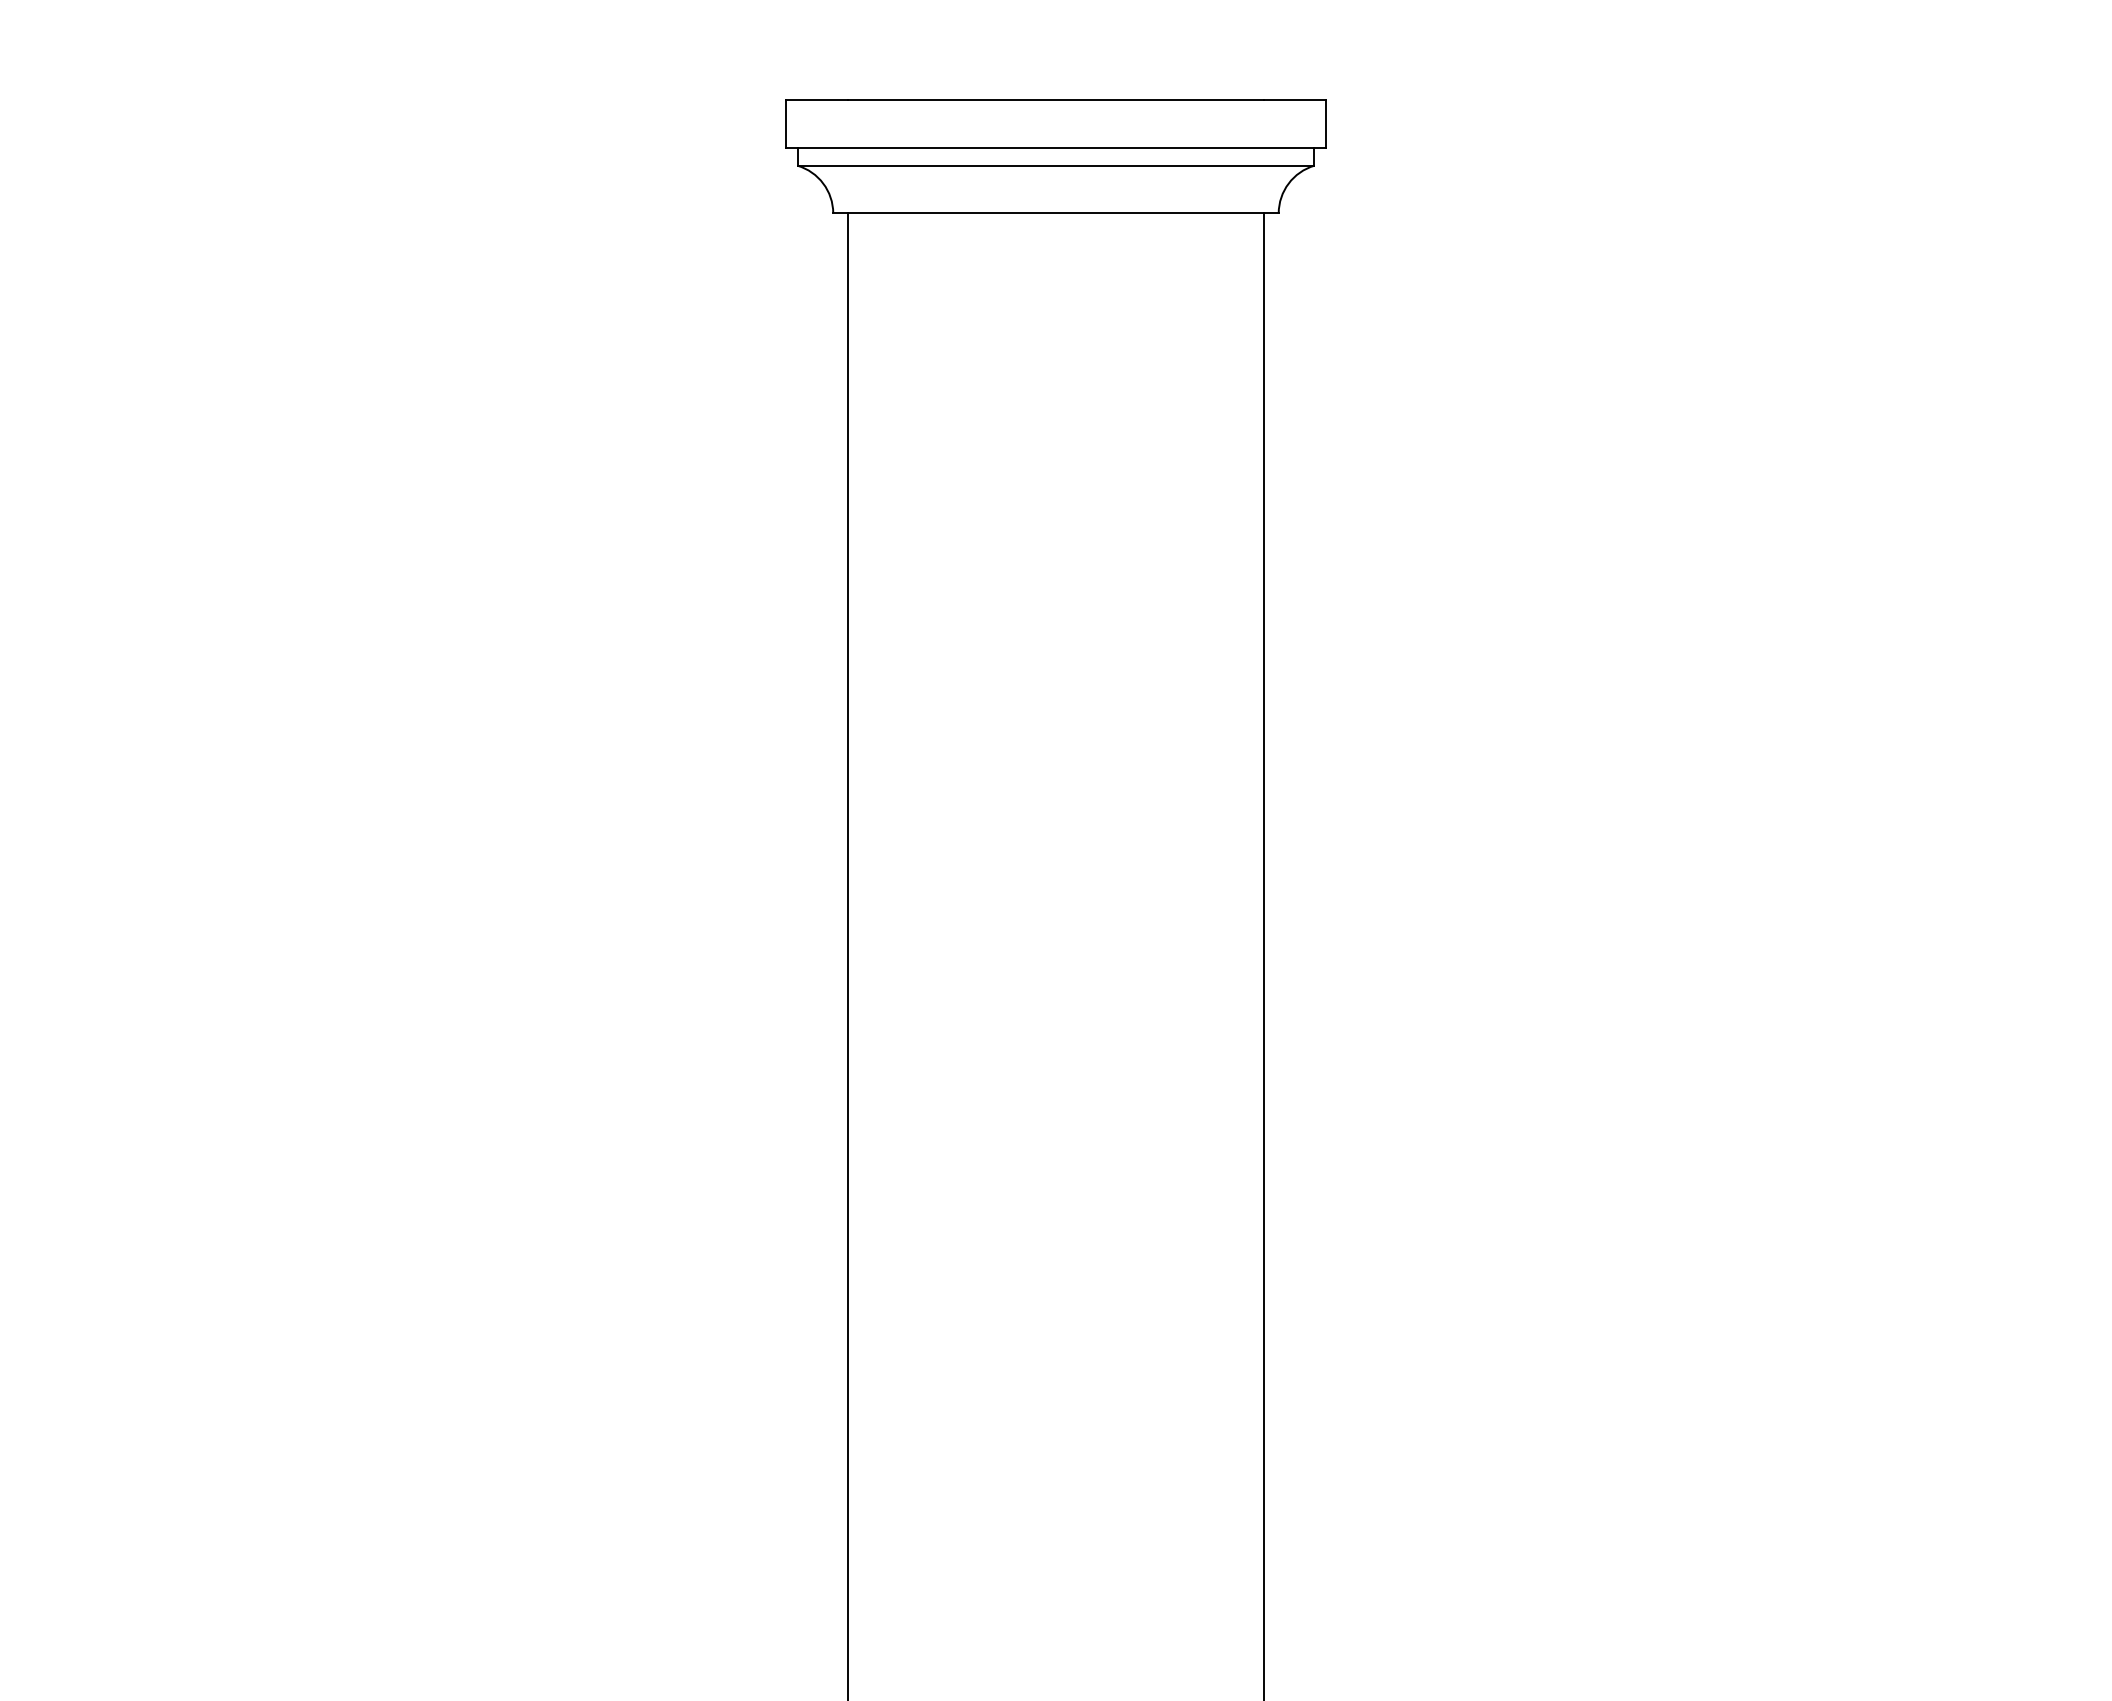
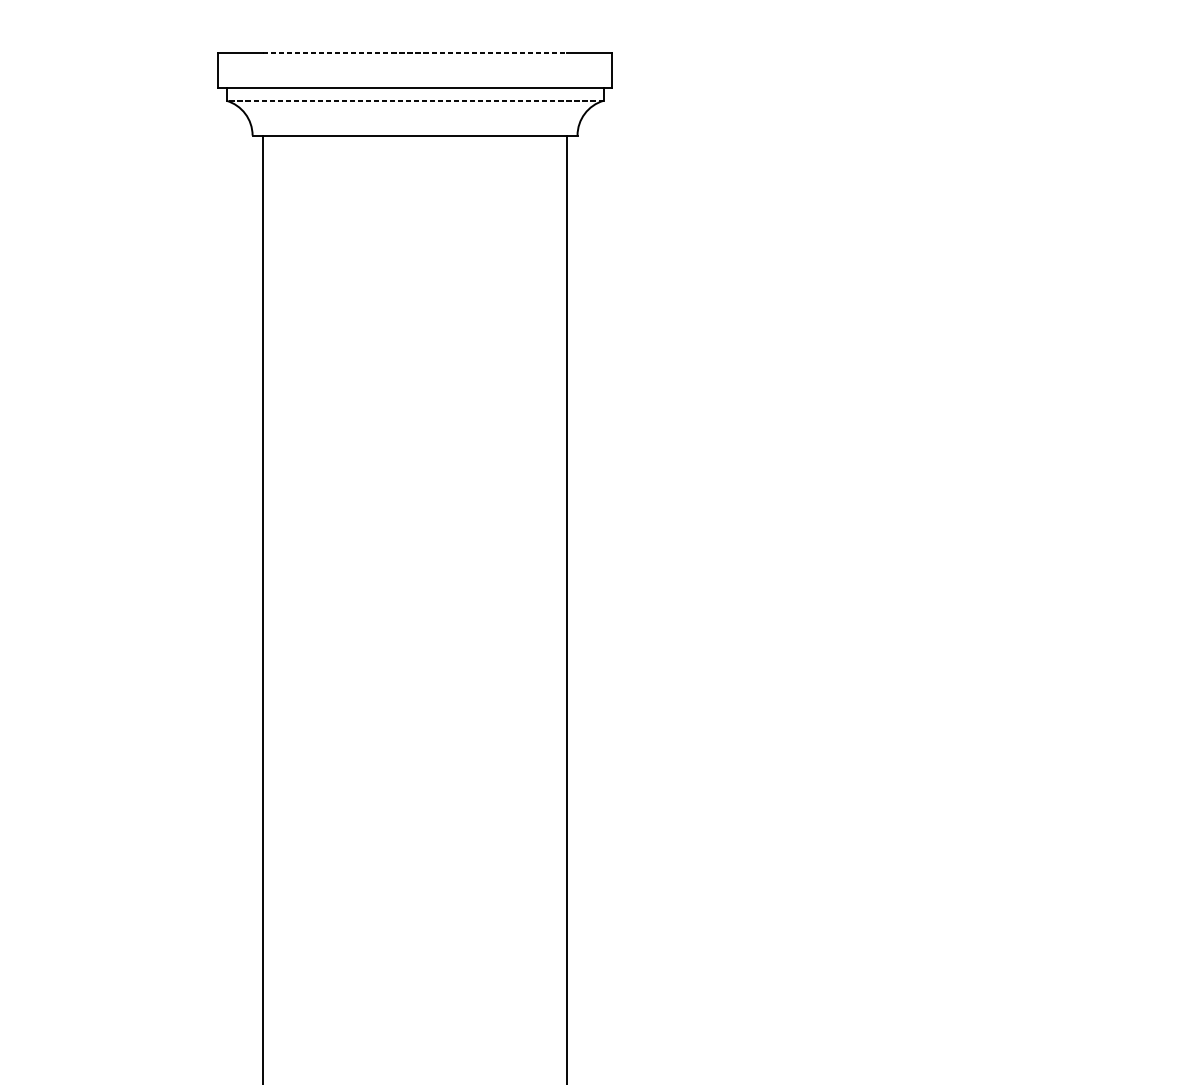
line: (1056, 100) -> (415, 53), solid -> dashed
line: (1055, 165) -> (414, 100), solid -> dashed

